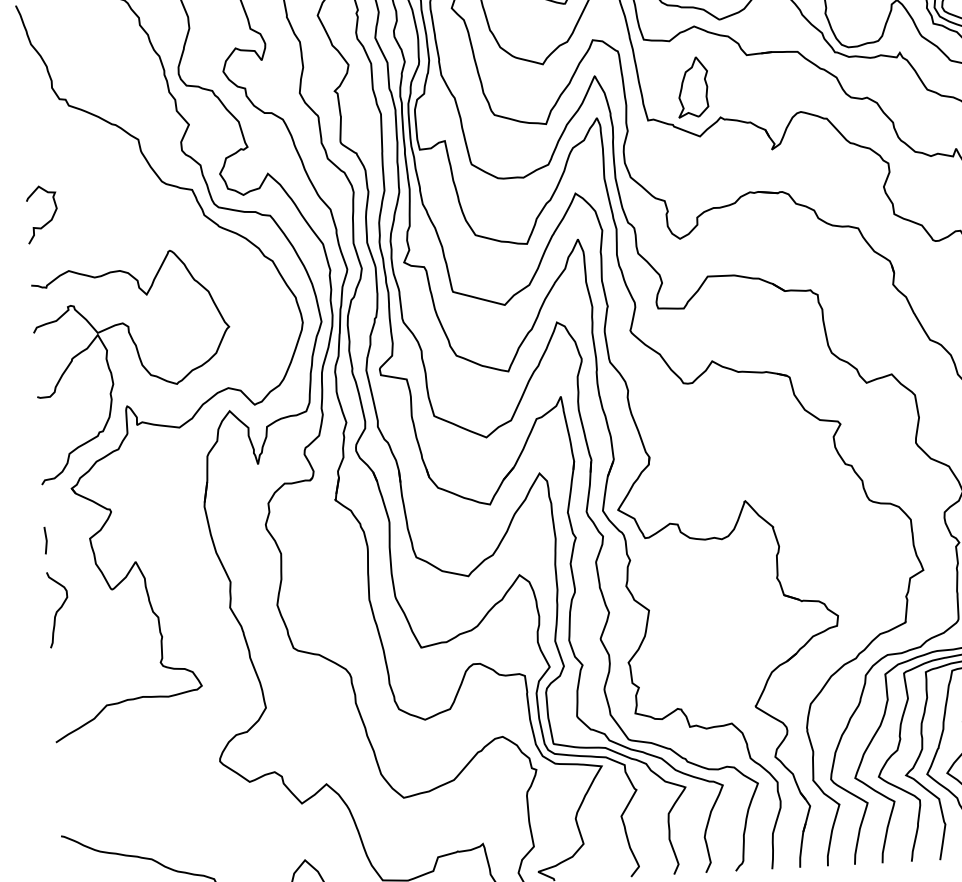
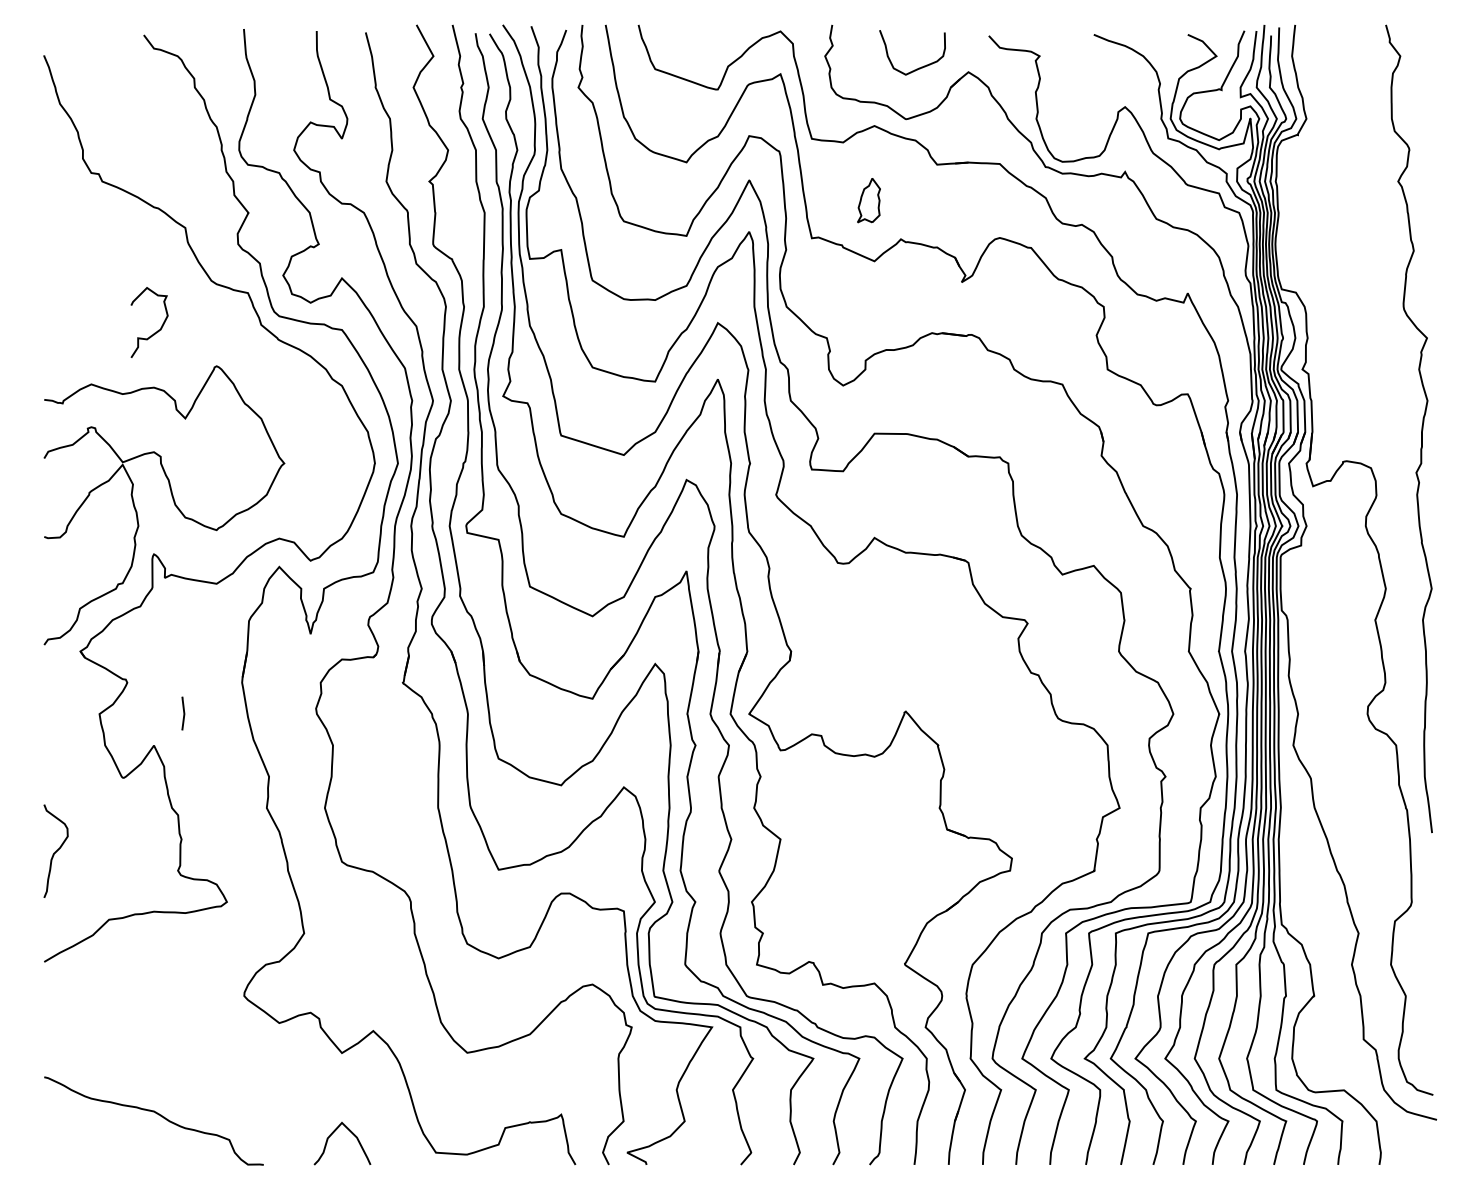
part: (692, 87) -> (868, 200), size x0.6
curve: (46, 222) -> (154, 332), moved
curve: (46, 540) -> (183, 713), moved
curve: (58, 609) -> (56, 850), moved

